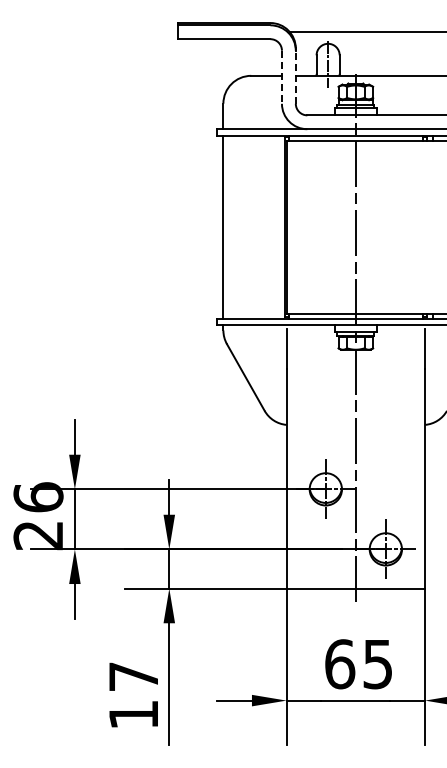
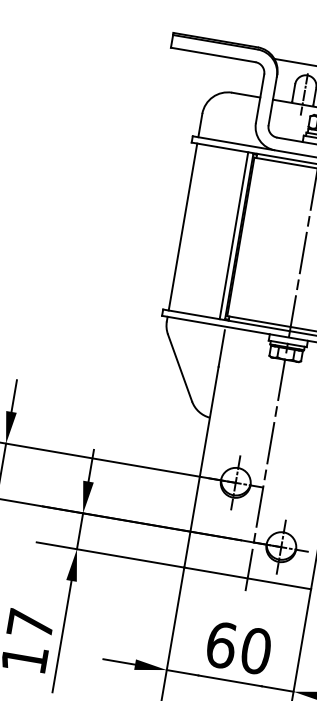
line: (281, 77) -> (259, 98), dashed -> solid
line: (295, 77) -> (272, 101), dashed -> solid
line: (279, 227) -> (234, 235), added
text: (378, 664) -> (256, 651), 65 -> 60

